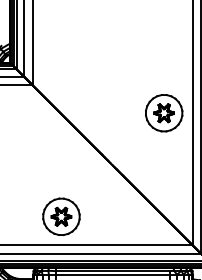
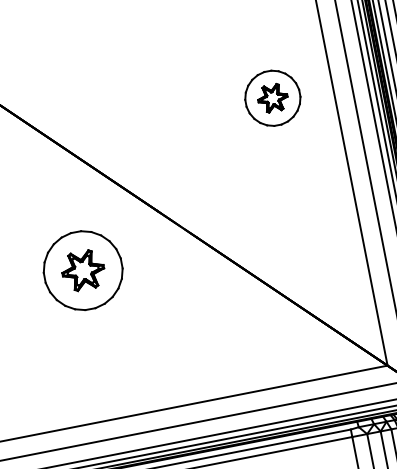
part: (164, 113) -> (273, 98), size x0.7
part: (61, 216) -> (83, 269), moved

